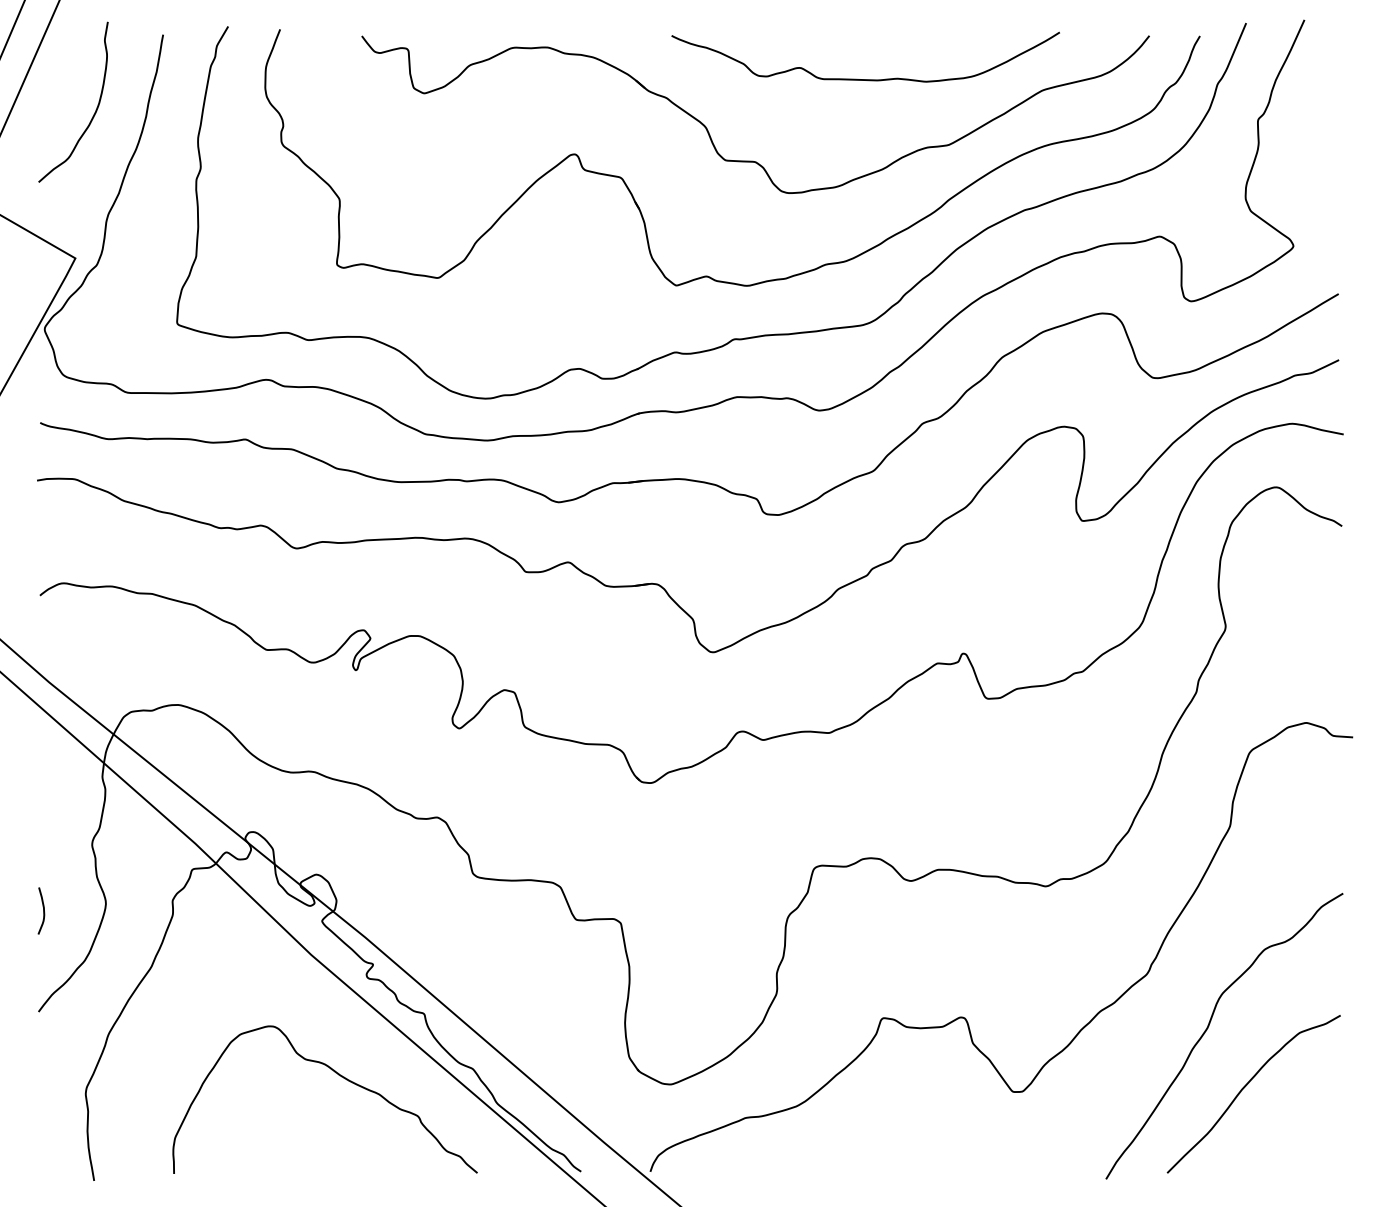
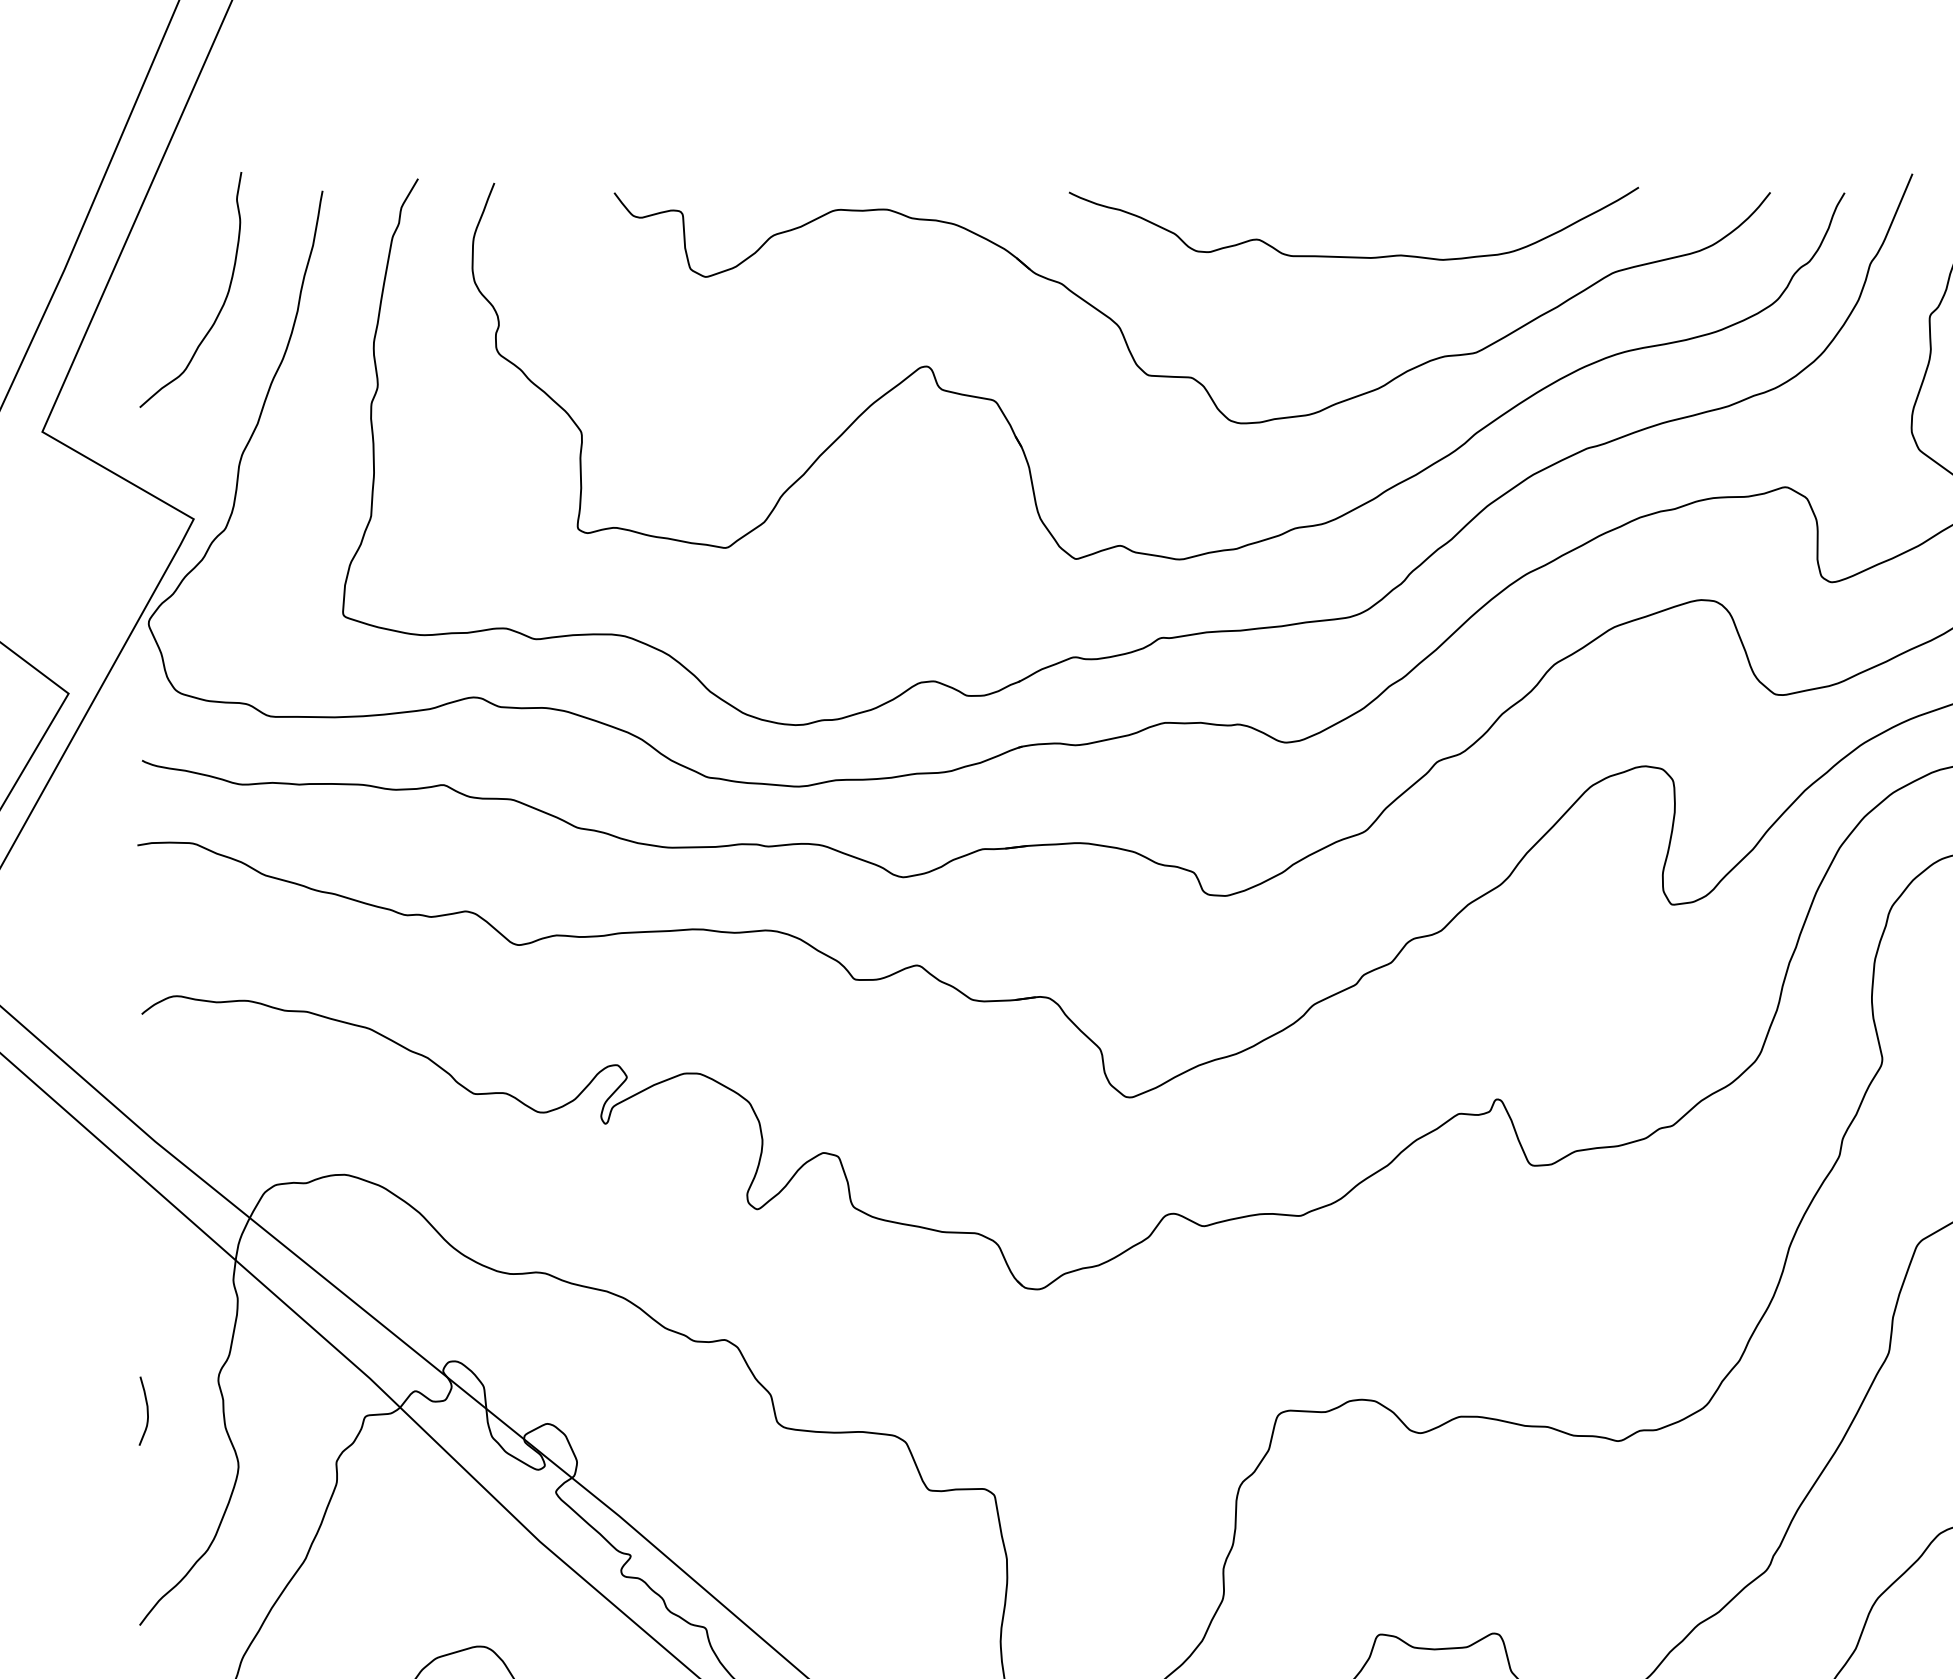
curve: (43, 910) -> (146, 1410), moved

